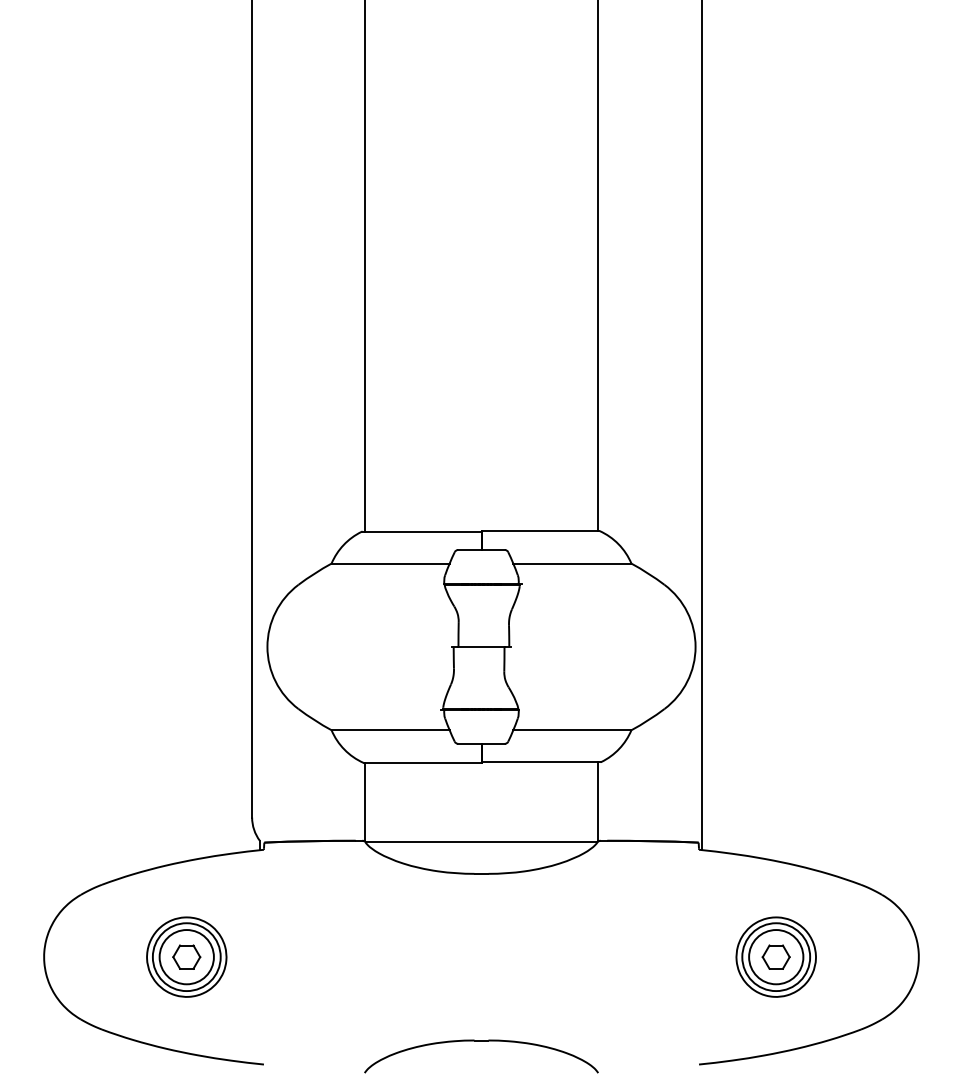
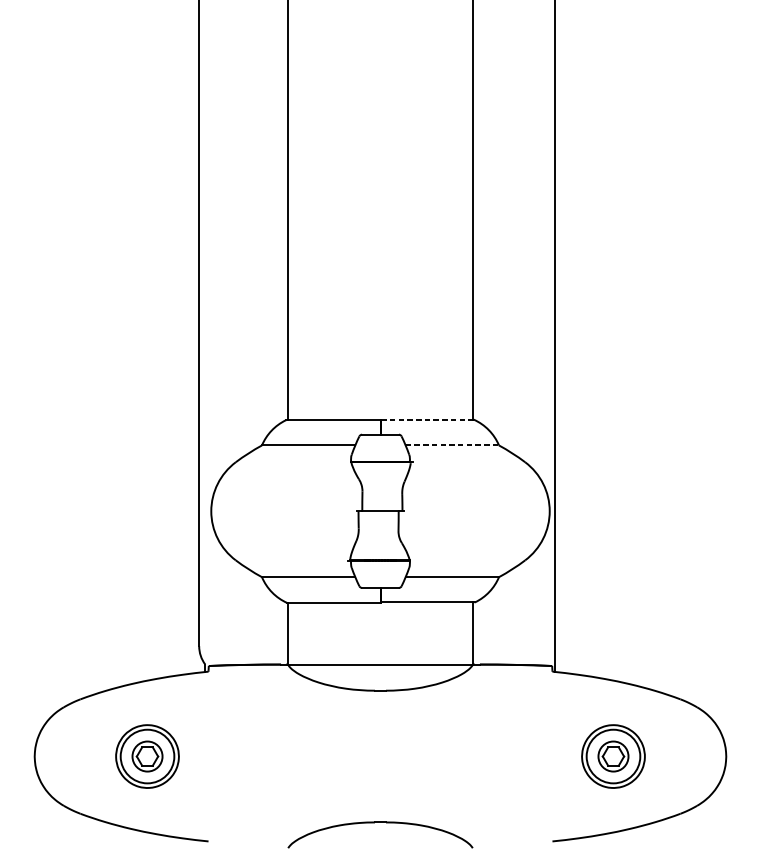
line: (540, 530) -> (427, 419), solid -> dashed
line: (572, 563) -> (452, 445), solid -> dashed
circle: (186, 957) -> (147, 756), size x0.7
circle: (776, 957) -> (613, 756), size x0.7

